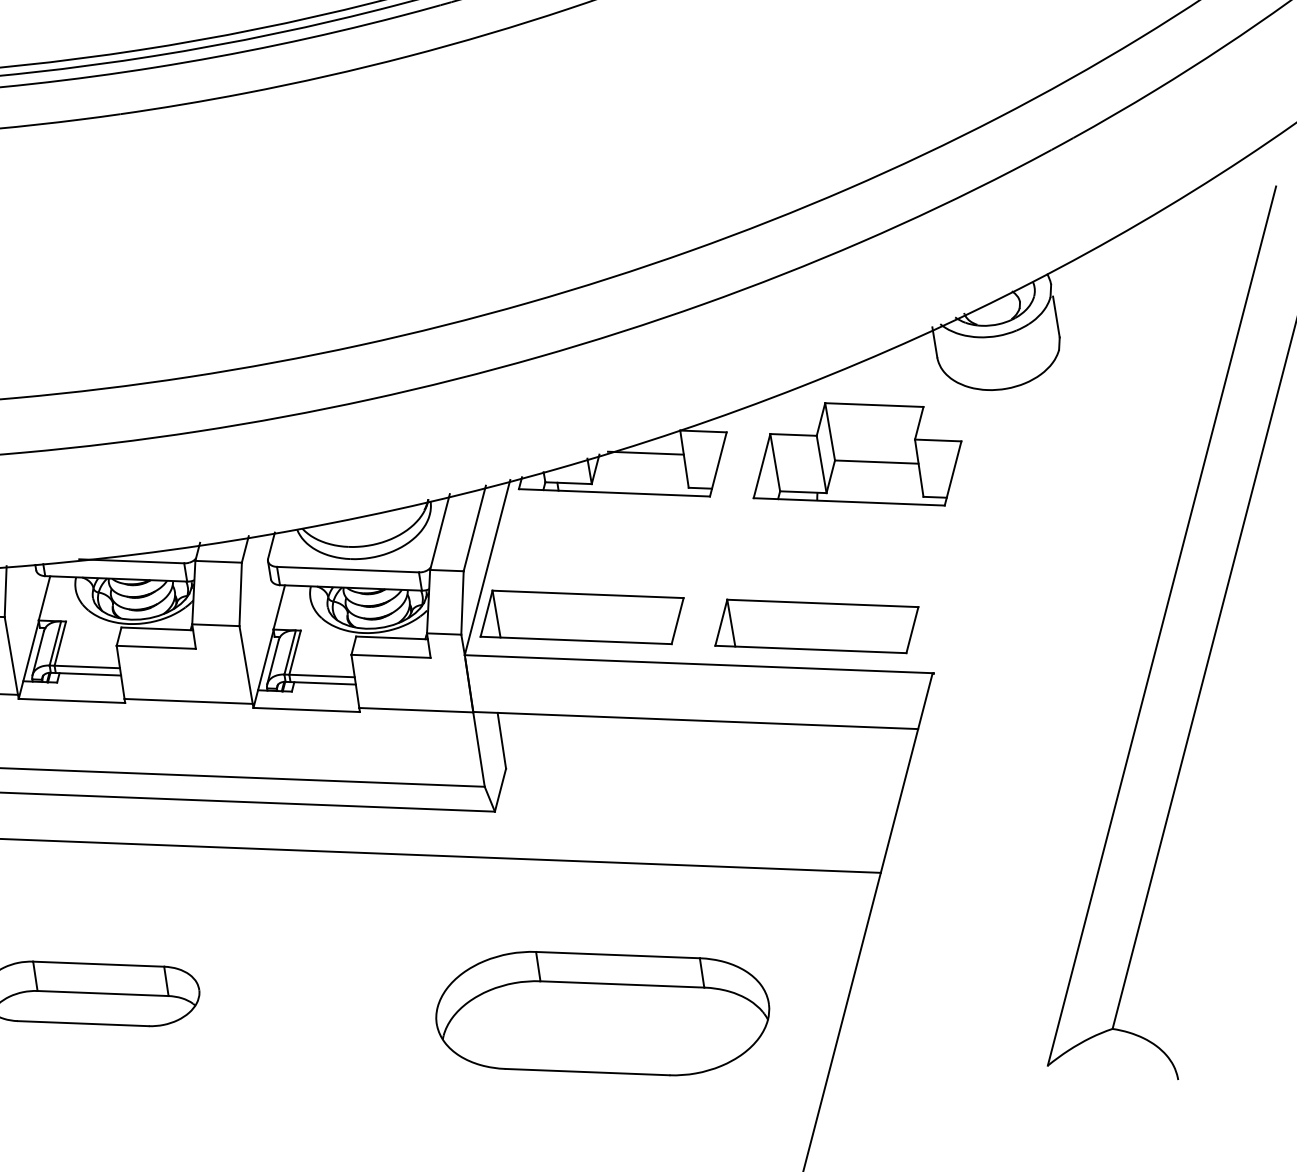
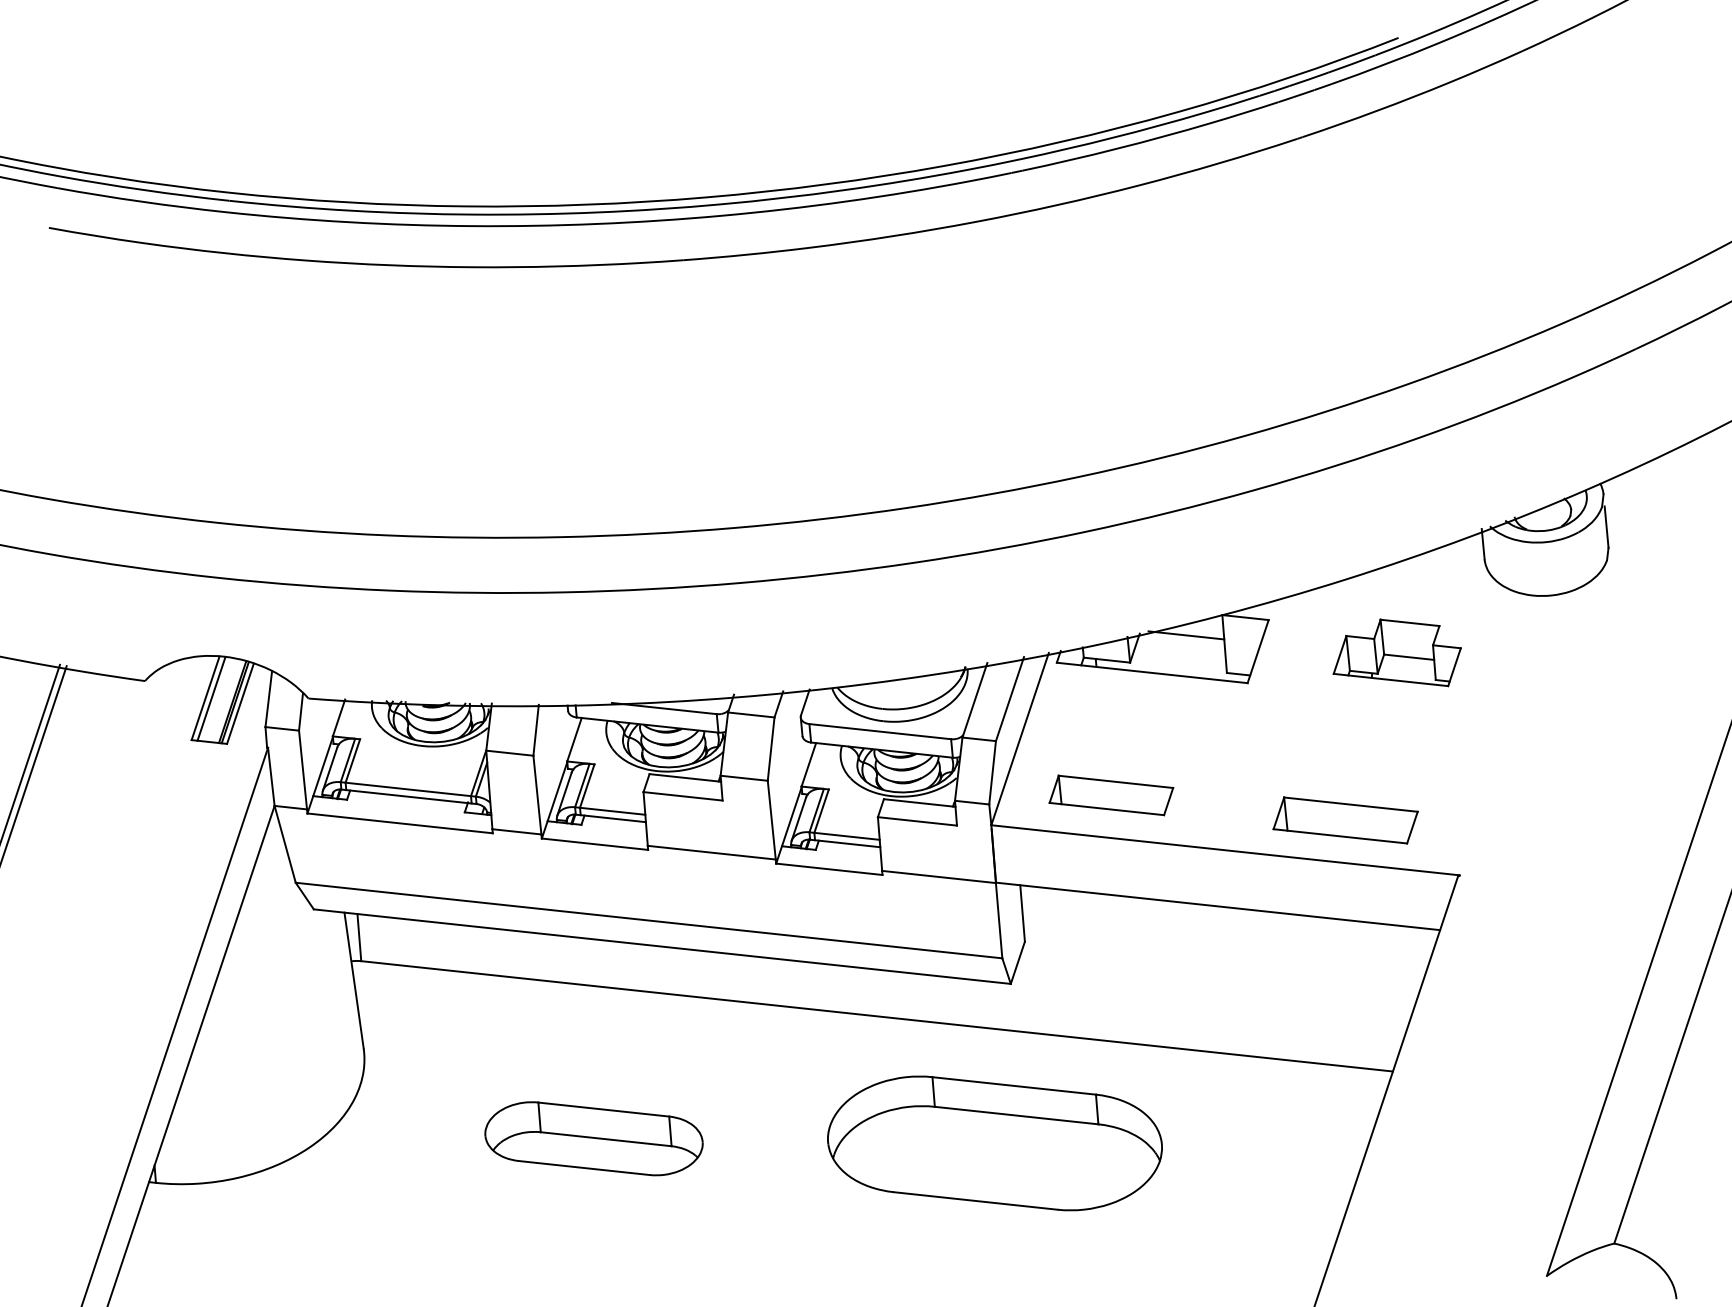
part: (856, 455) -> (1397, 652), size x0.6
part: (582, 617) -> (1111, 795), size x0.6
part: (816, 626) -> (1345, 820), size x0.7
part: (602, 1013) -> (994, 1143), moved

